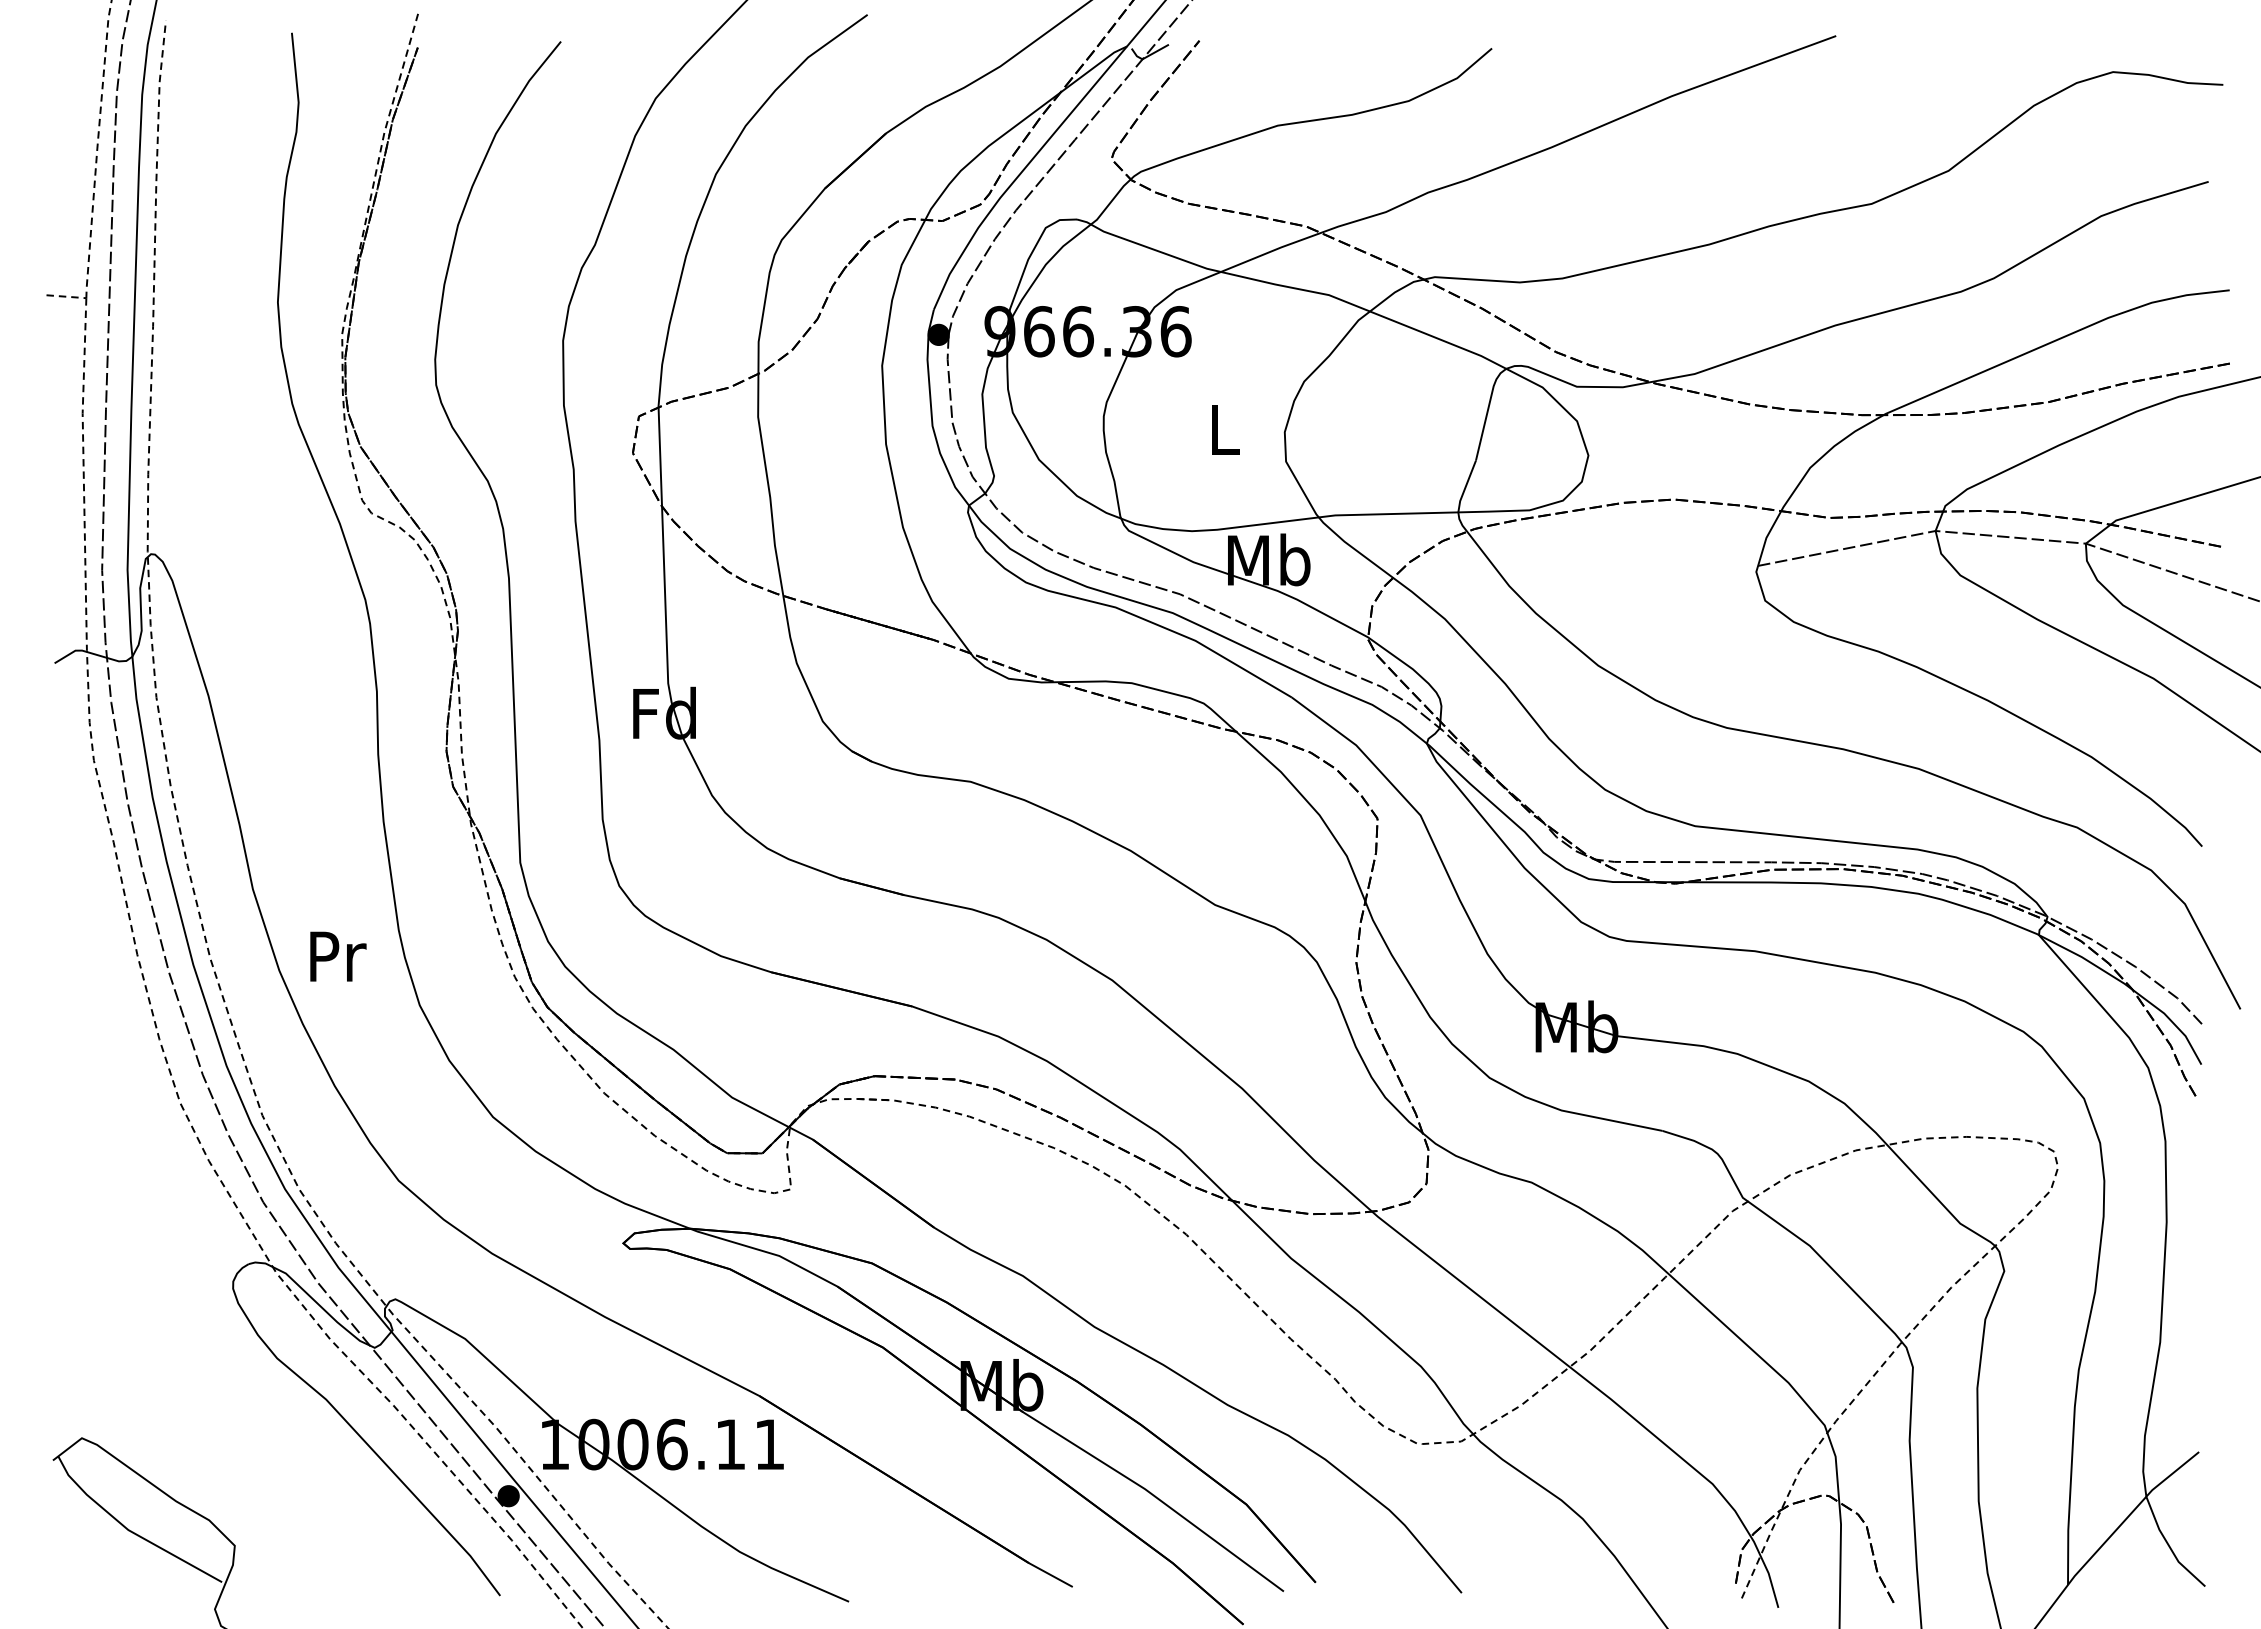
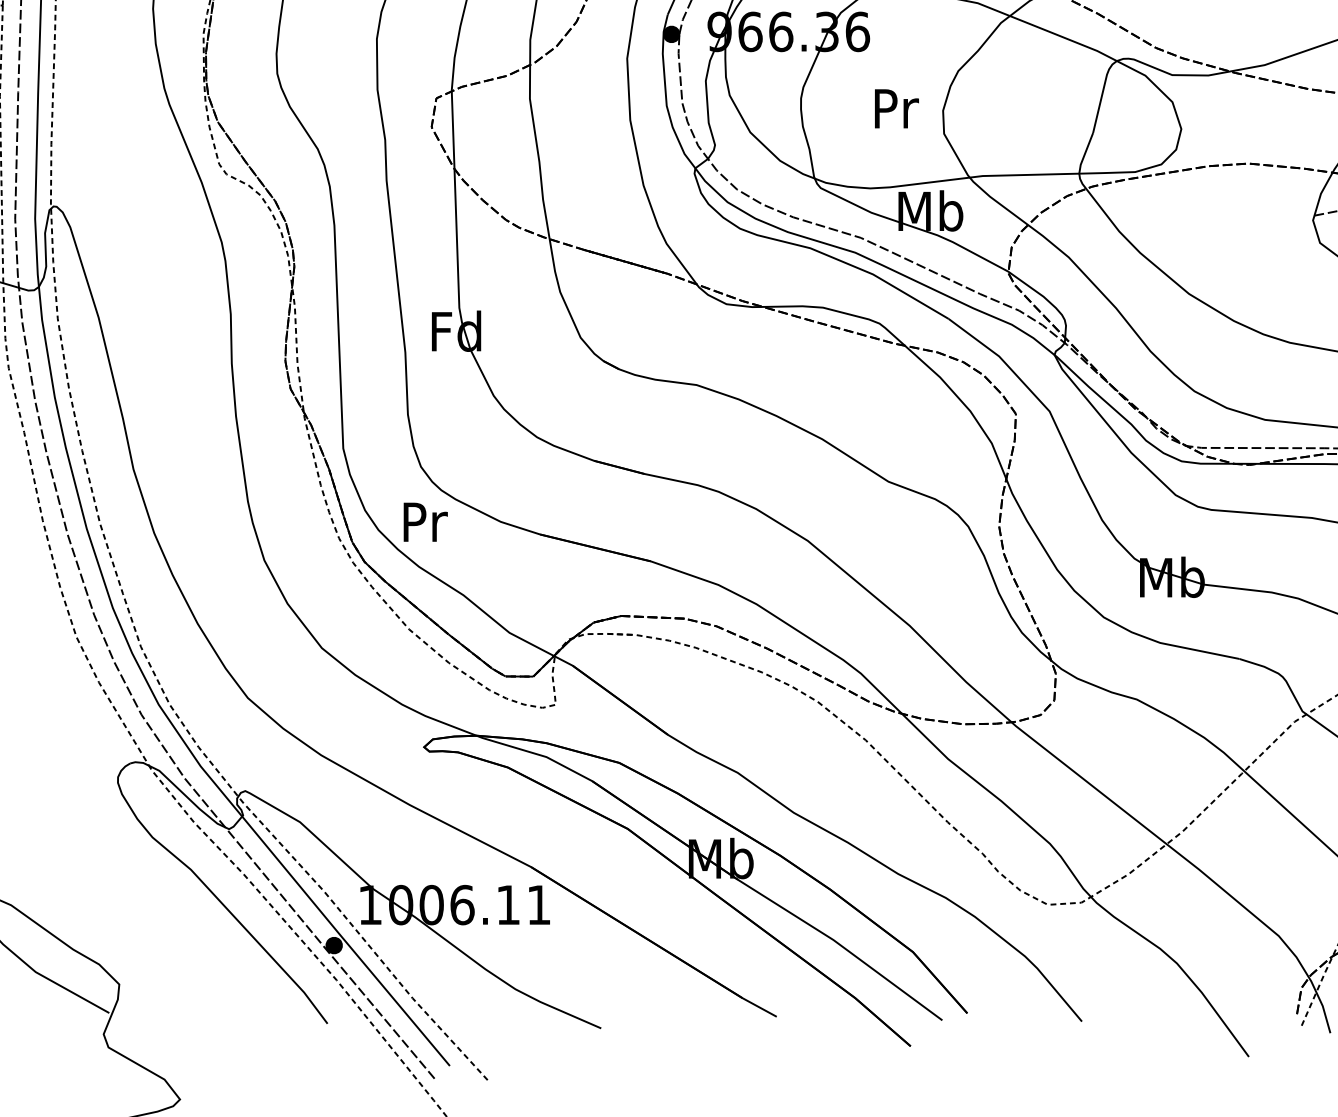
text: (1225, 429) -> (896, 108), L -> Pr
text: (338, 956) -> (425, 522), moved

